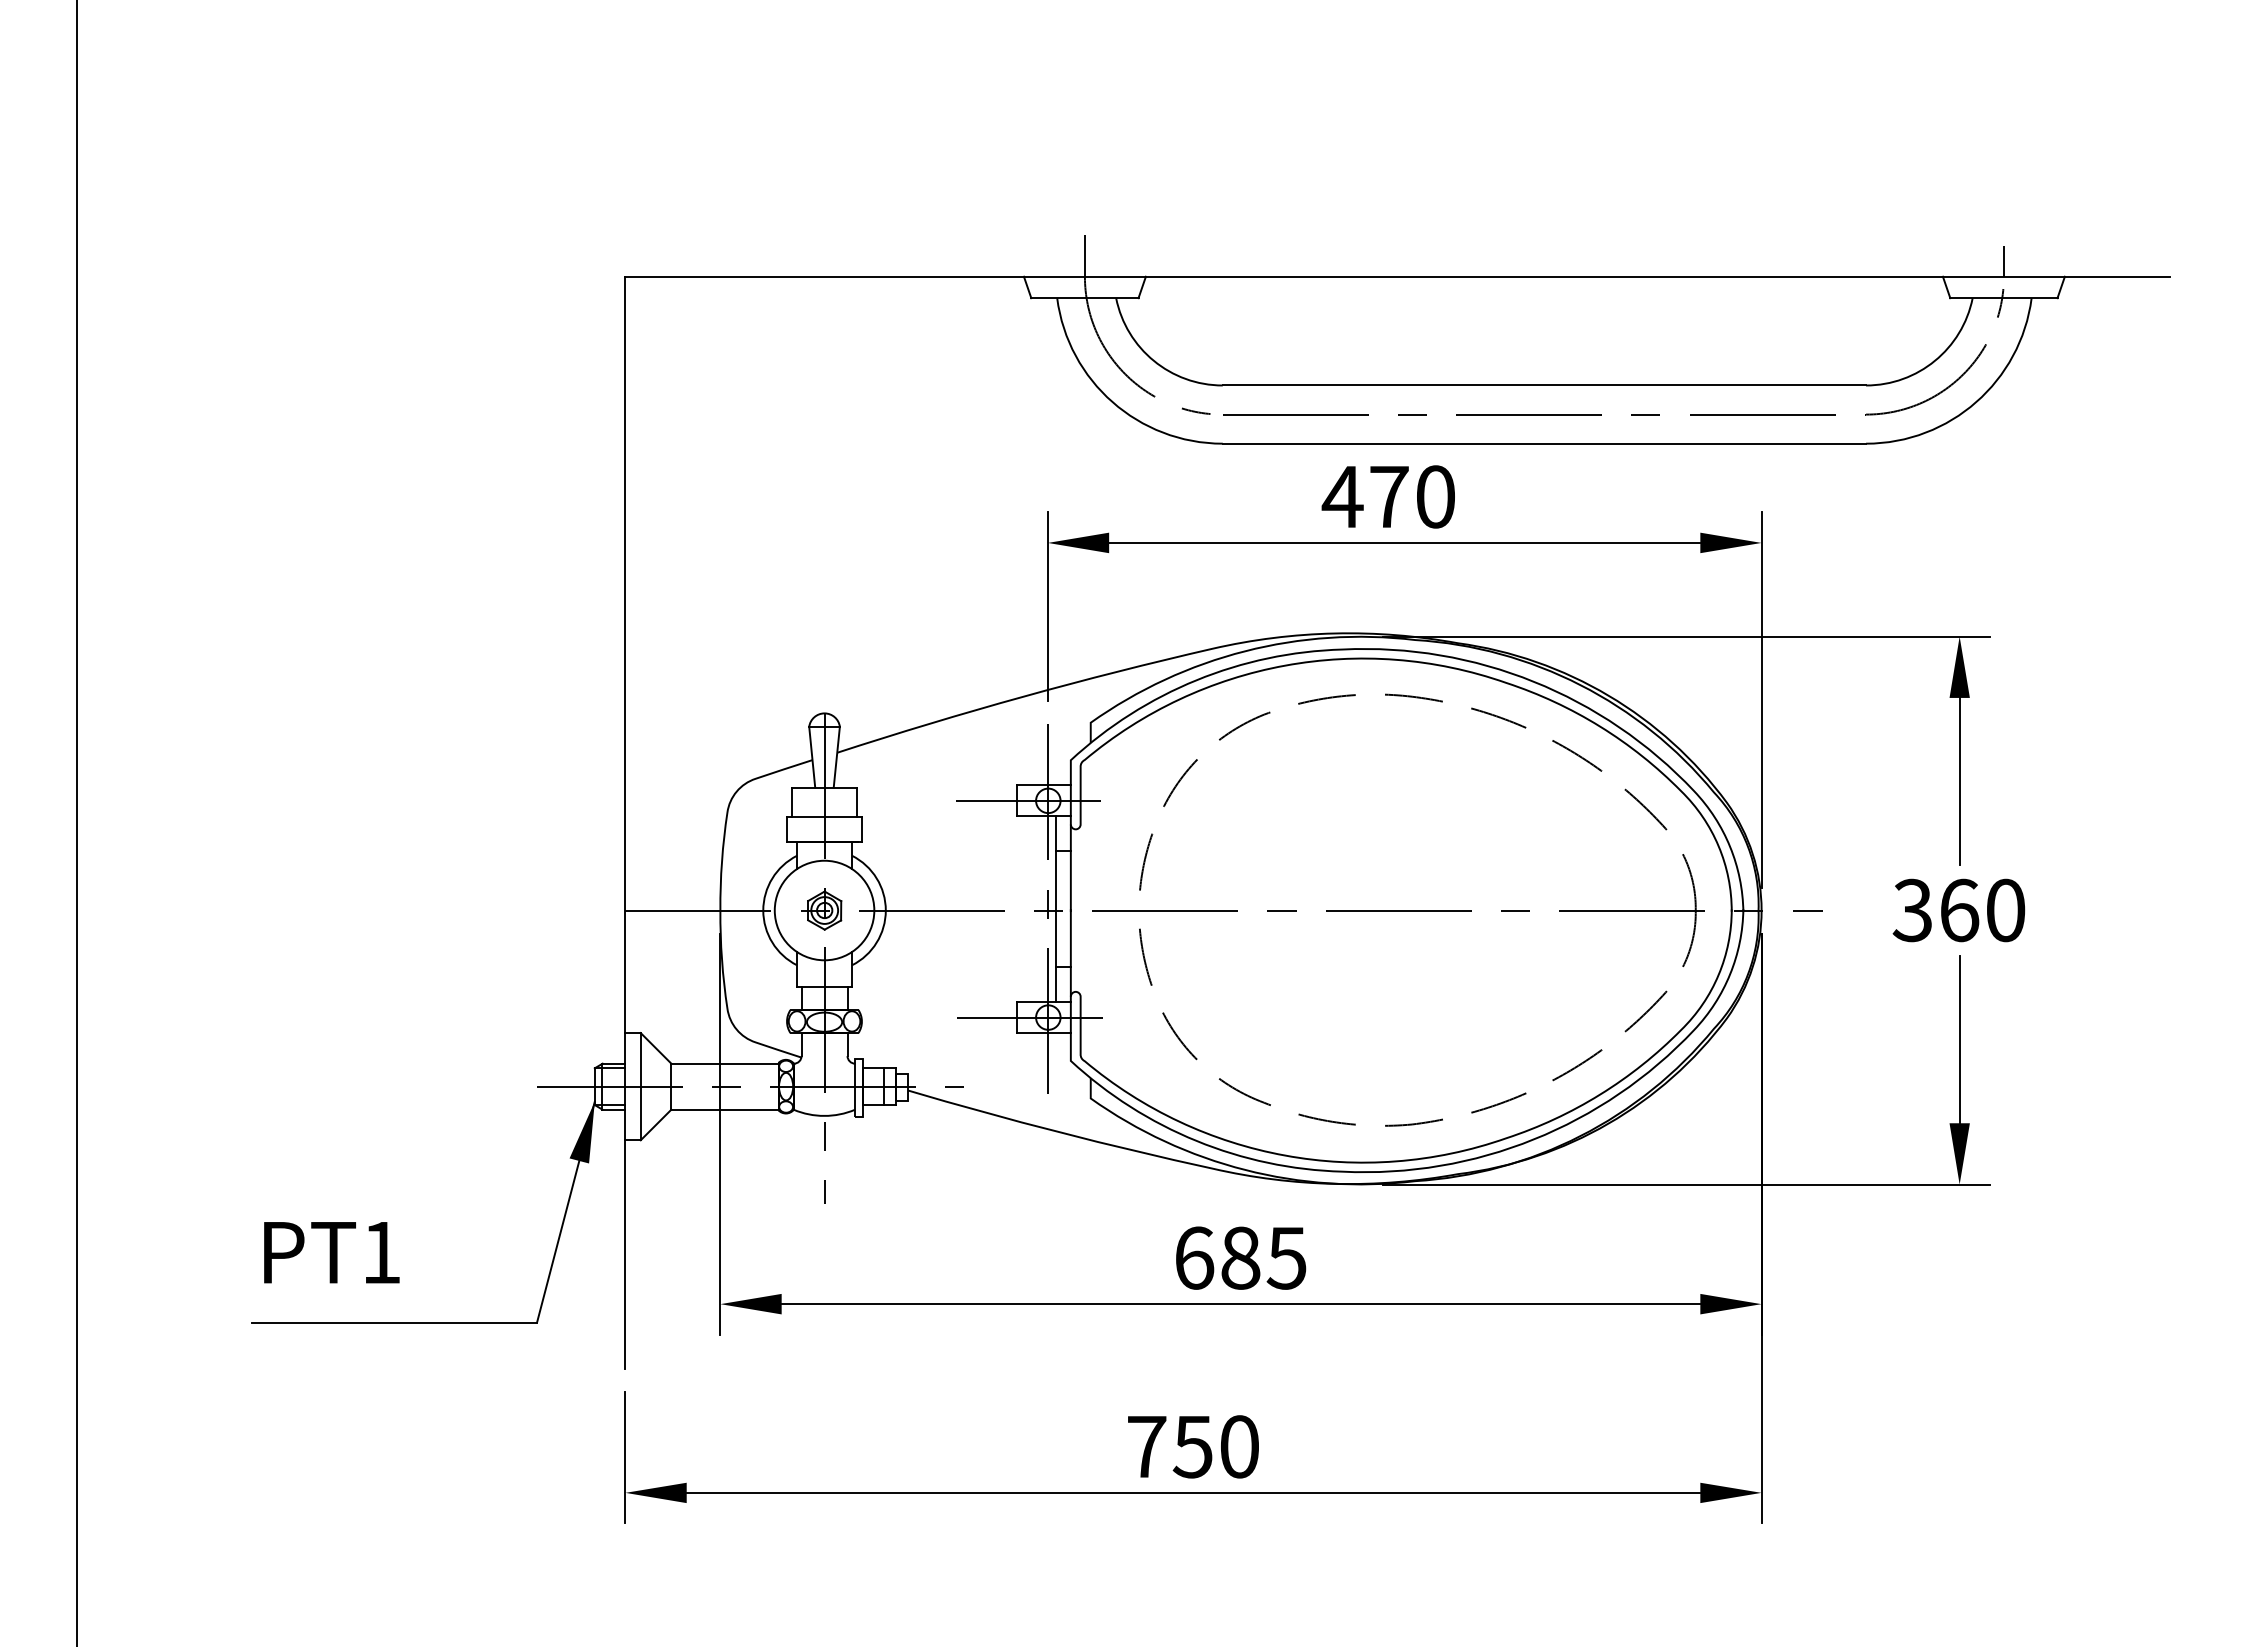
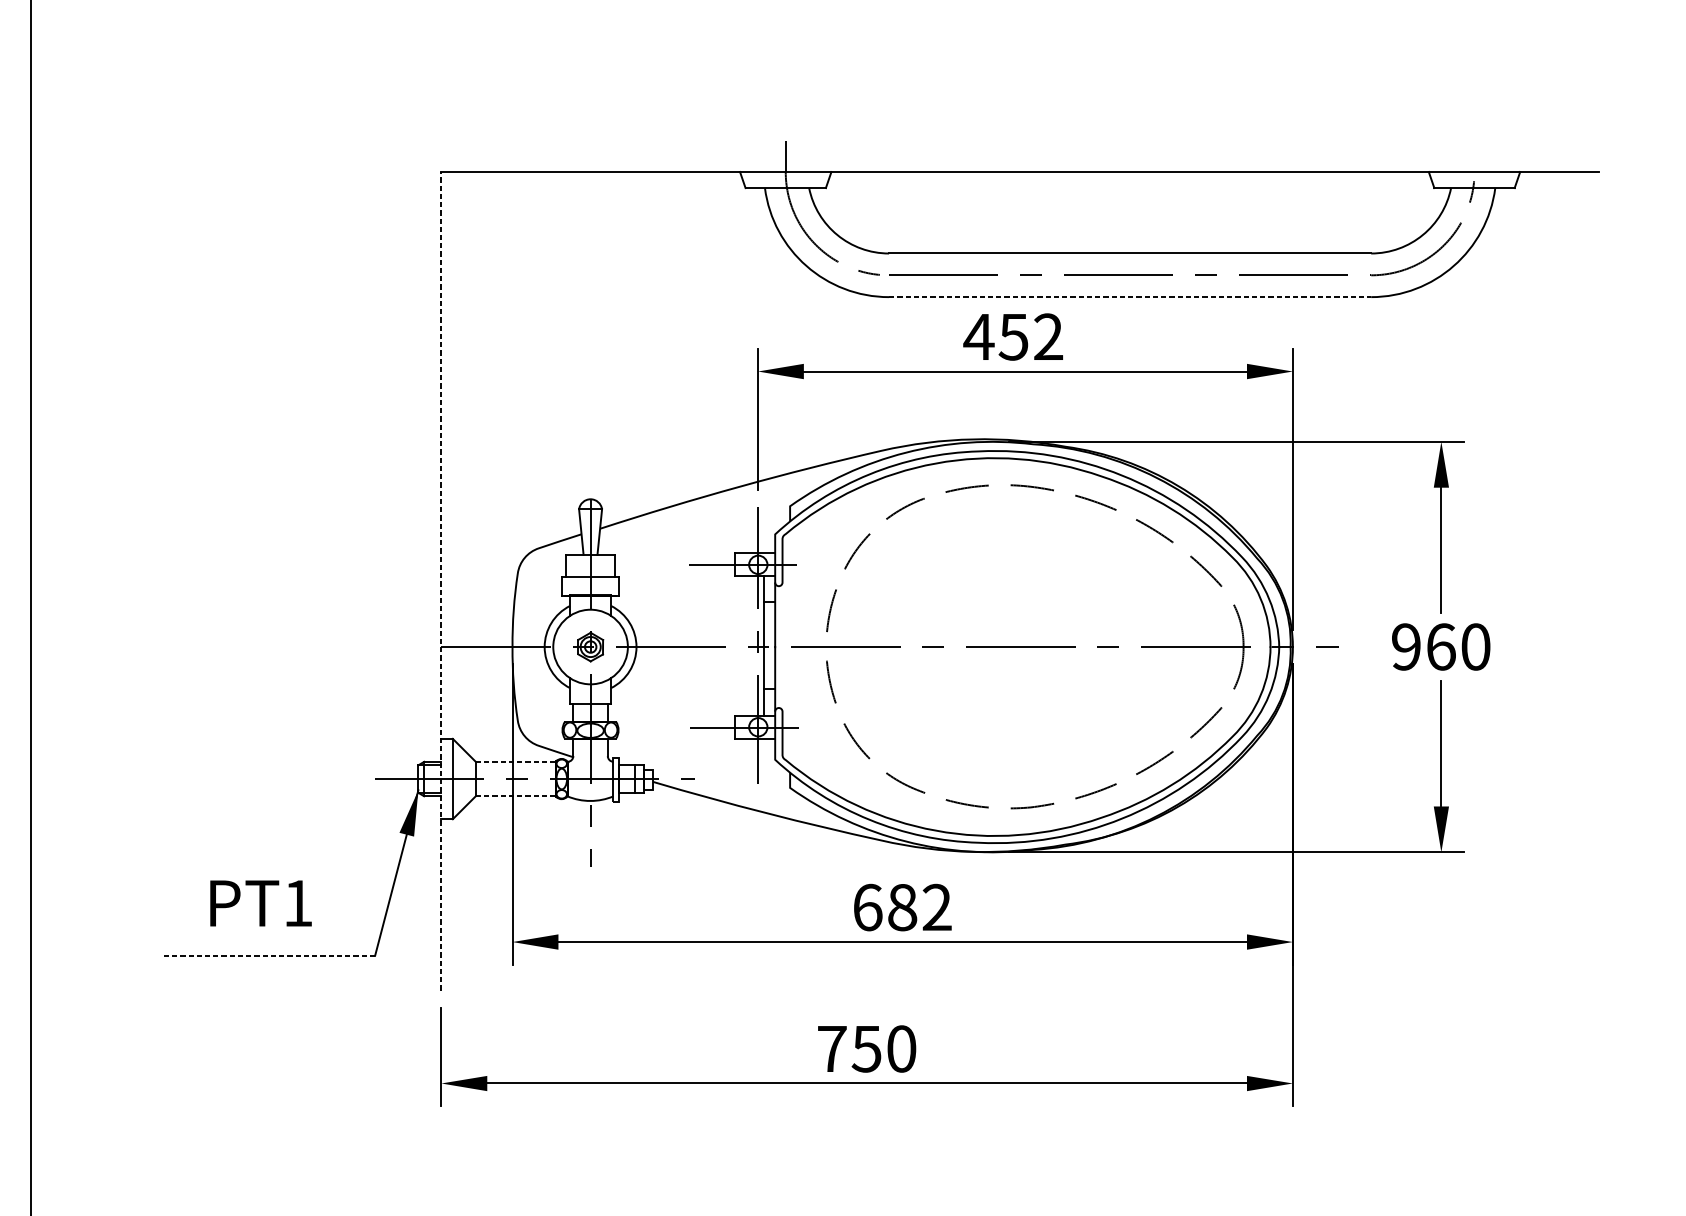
line: (2003, 261) -> (1474, 160), removed
line: (1544, 443) -> (1130, 296), solid -> dashed
text: (1411, 496) -> (1030, 336), 470 -> 452
line: (625, 822) -> (441, 581), solid -> dashed
text: (1911, 910) -> (1405, 647), 360 -> 960
line: (725, 1063) -> (516, 761), solid -> dashed
line: (725, 1109) -> (516, 796), solid -> dashed
text: (331, 1252) -> (260, 903), moved
text: (1286, 1257) -> (936, 907), 685 -> 682
line: (394, 1322) -> (268, 955), solid -> dashed

